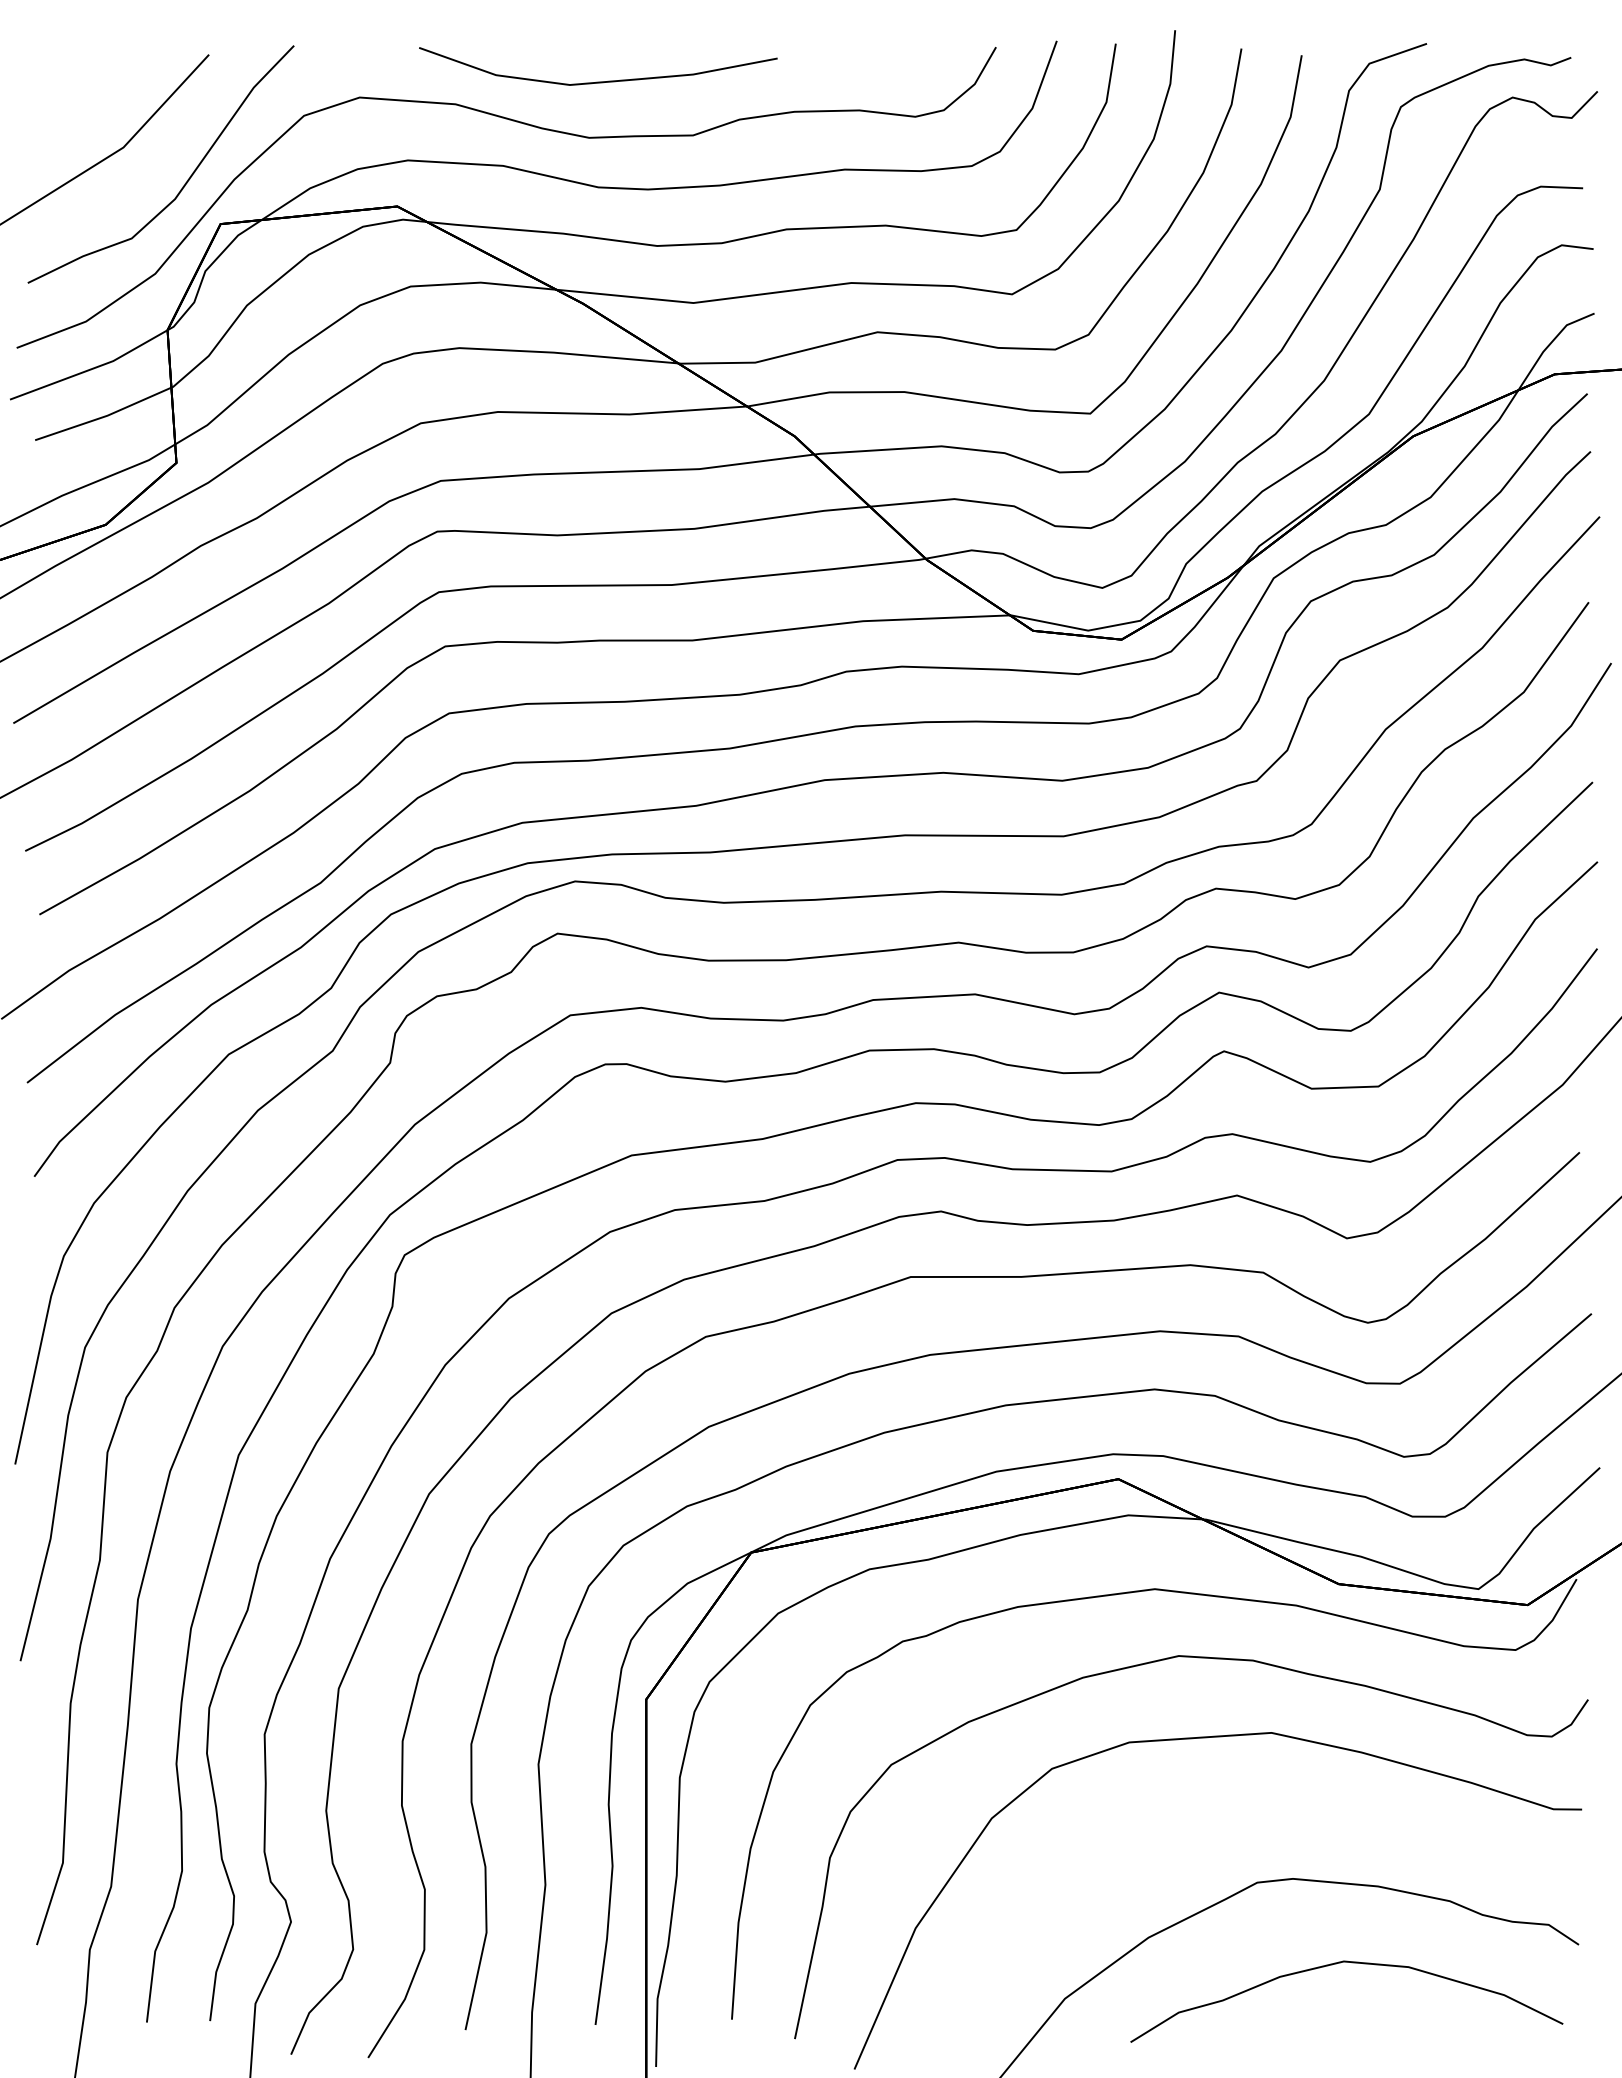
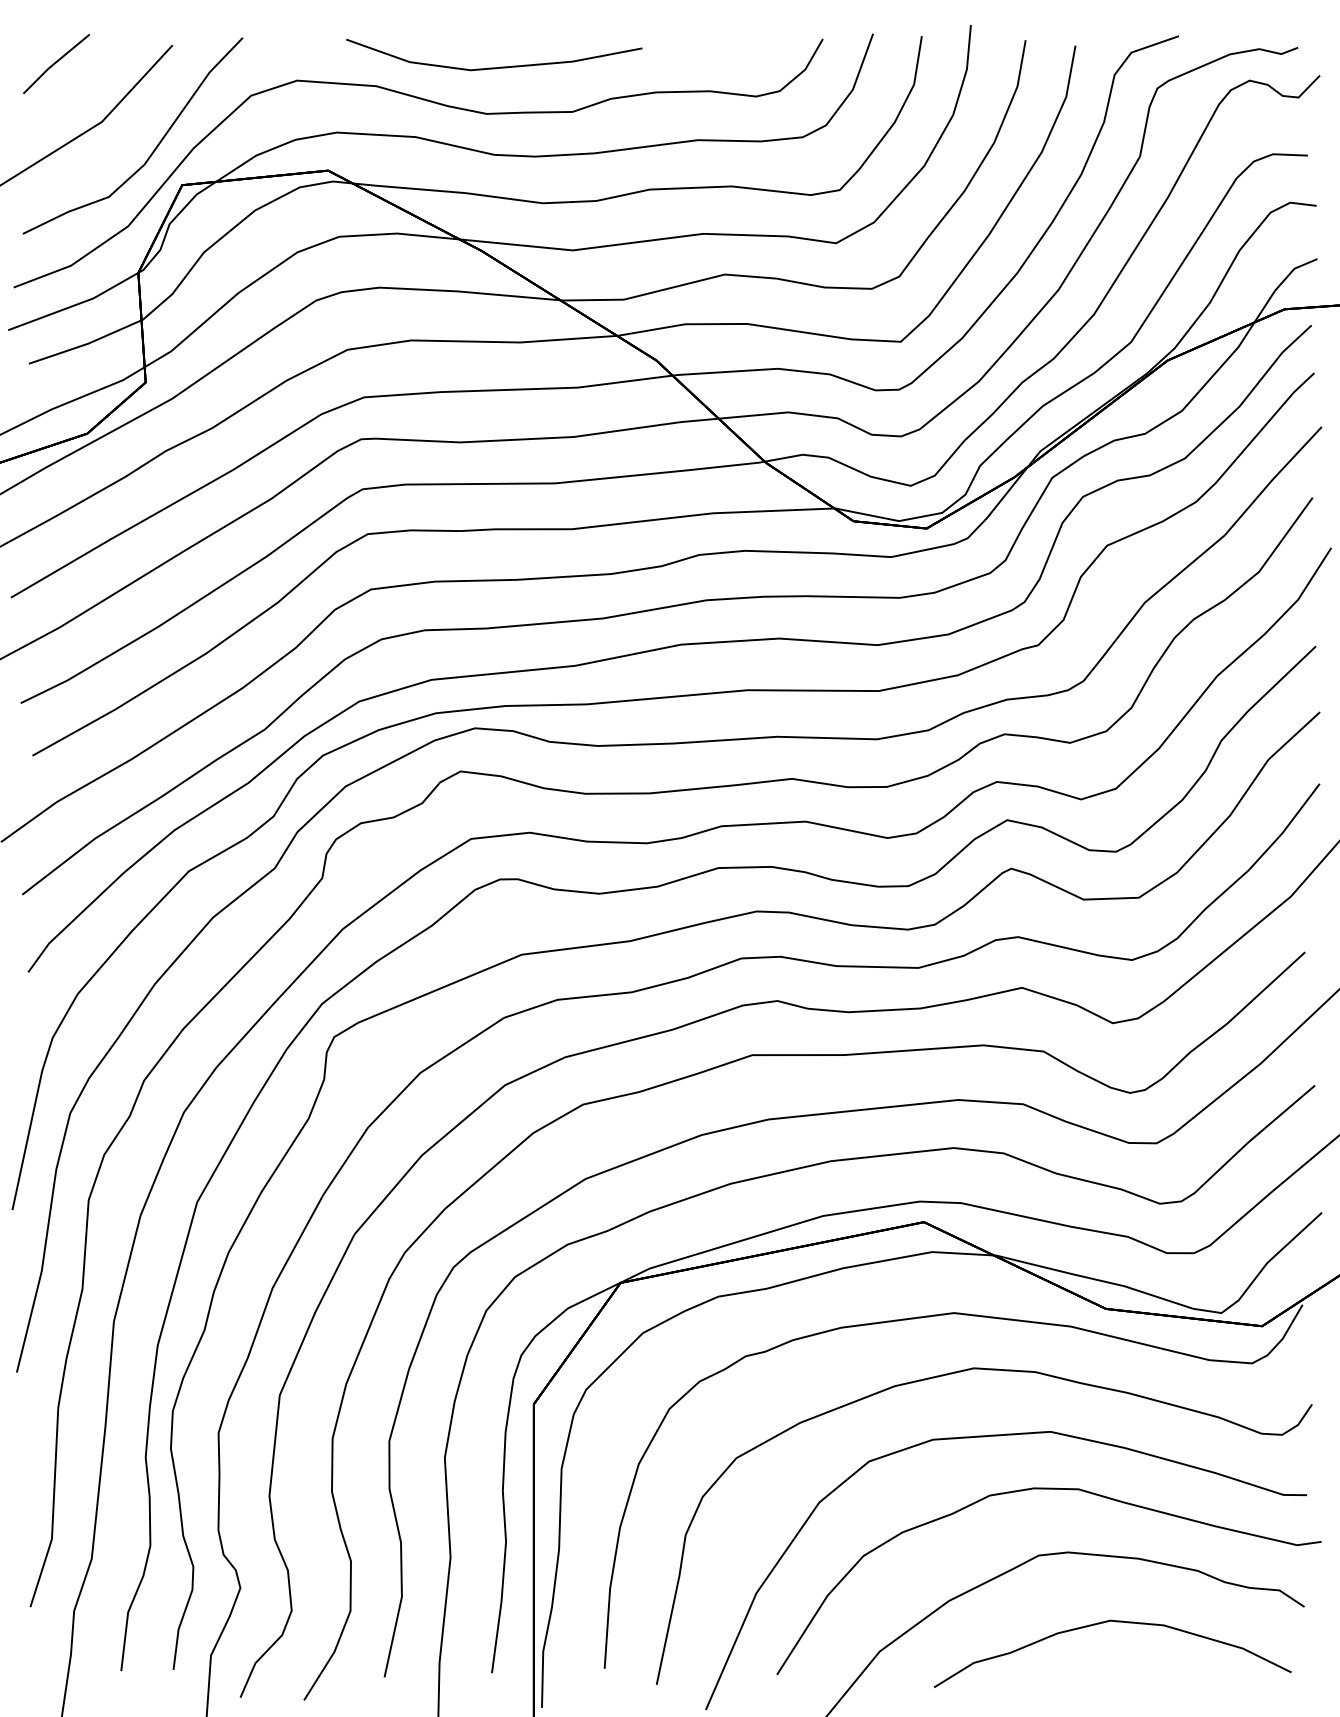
line: (68, 76) -> (56, 63), added
part: (1269, 1802) -> (1048, 1489), added

